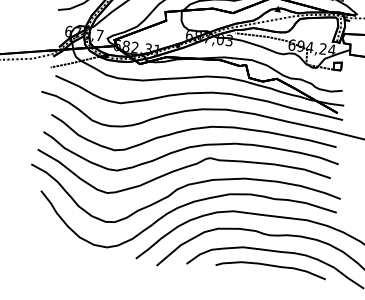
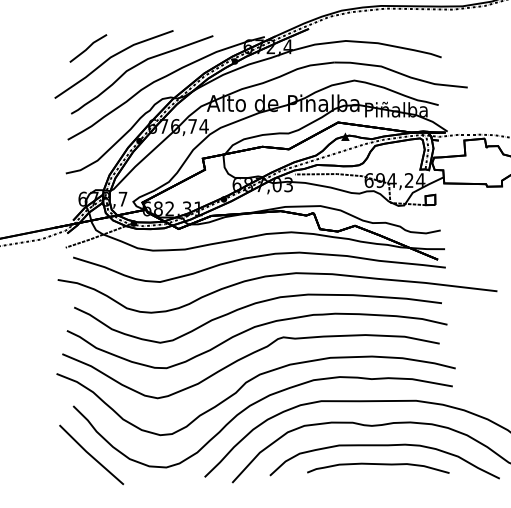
line: (50, 230) -> (91, 454), added

